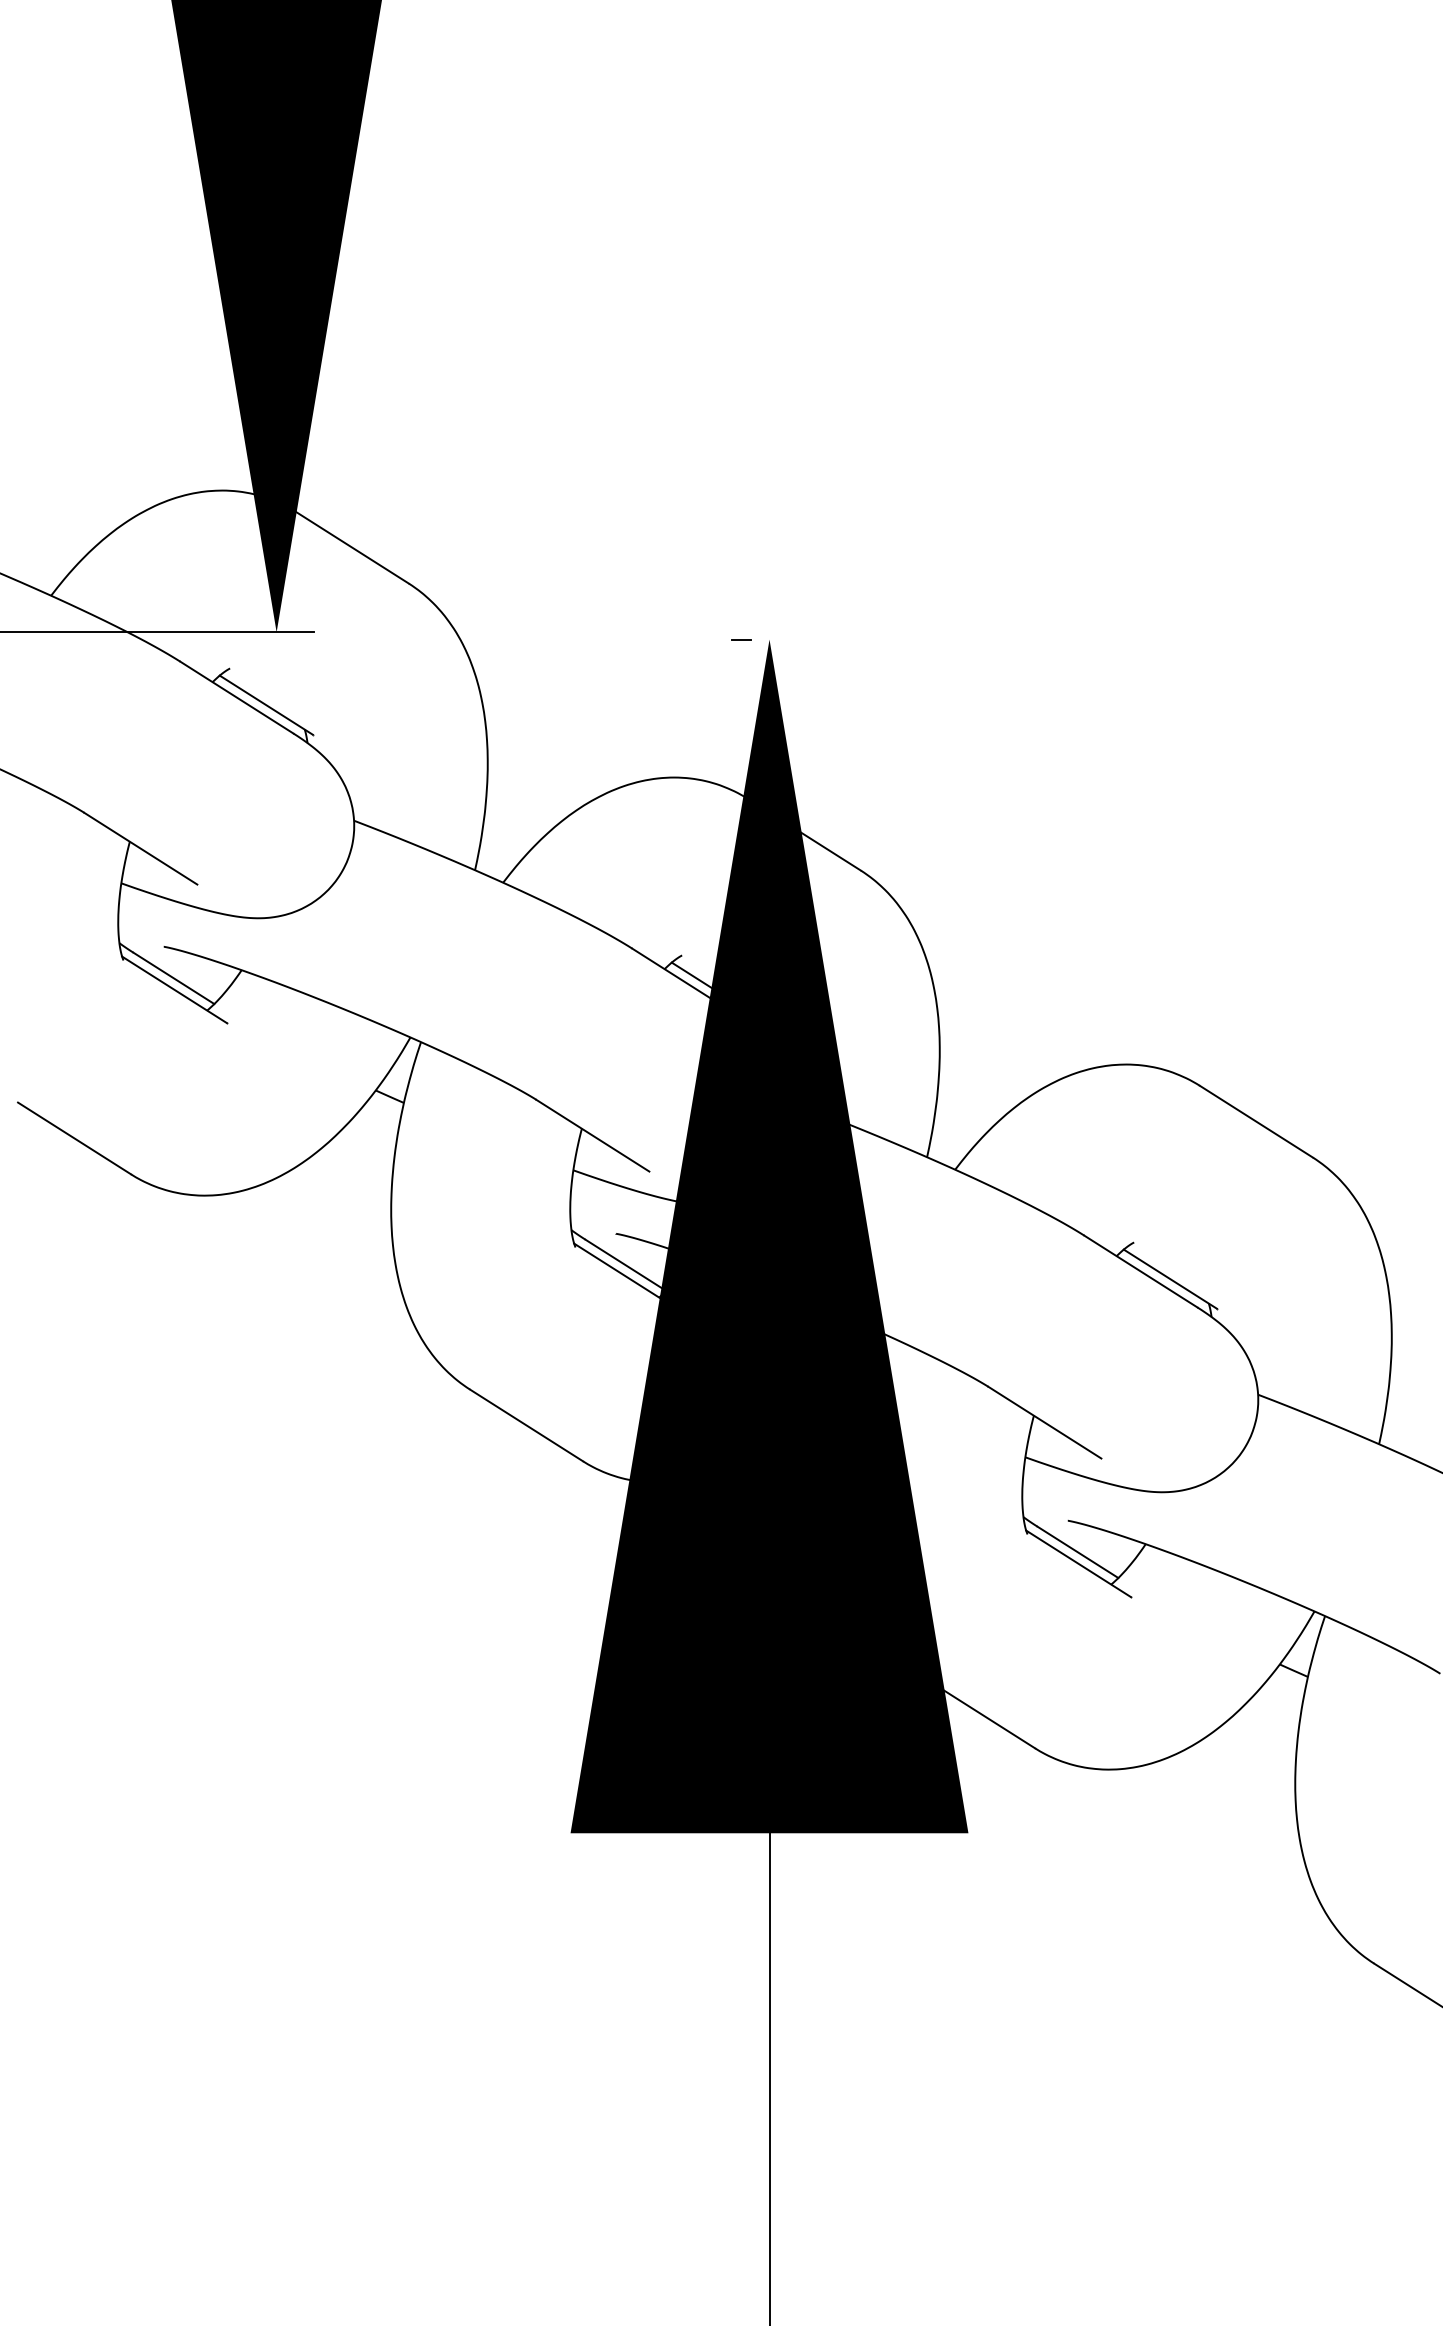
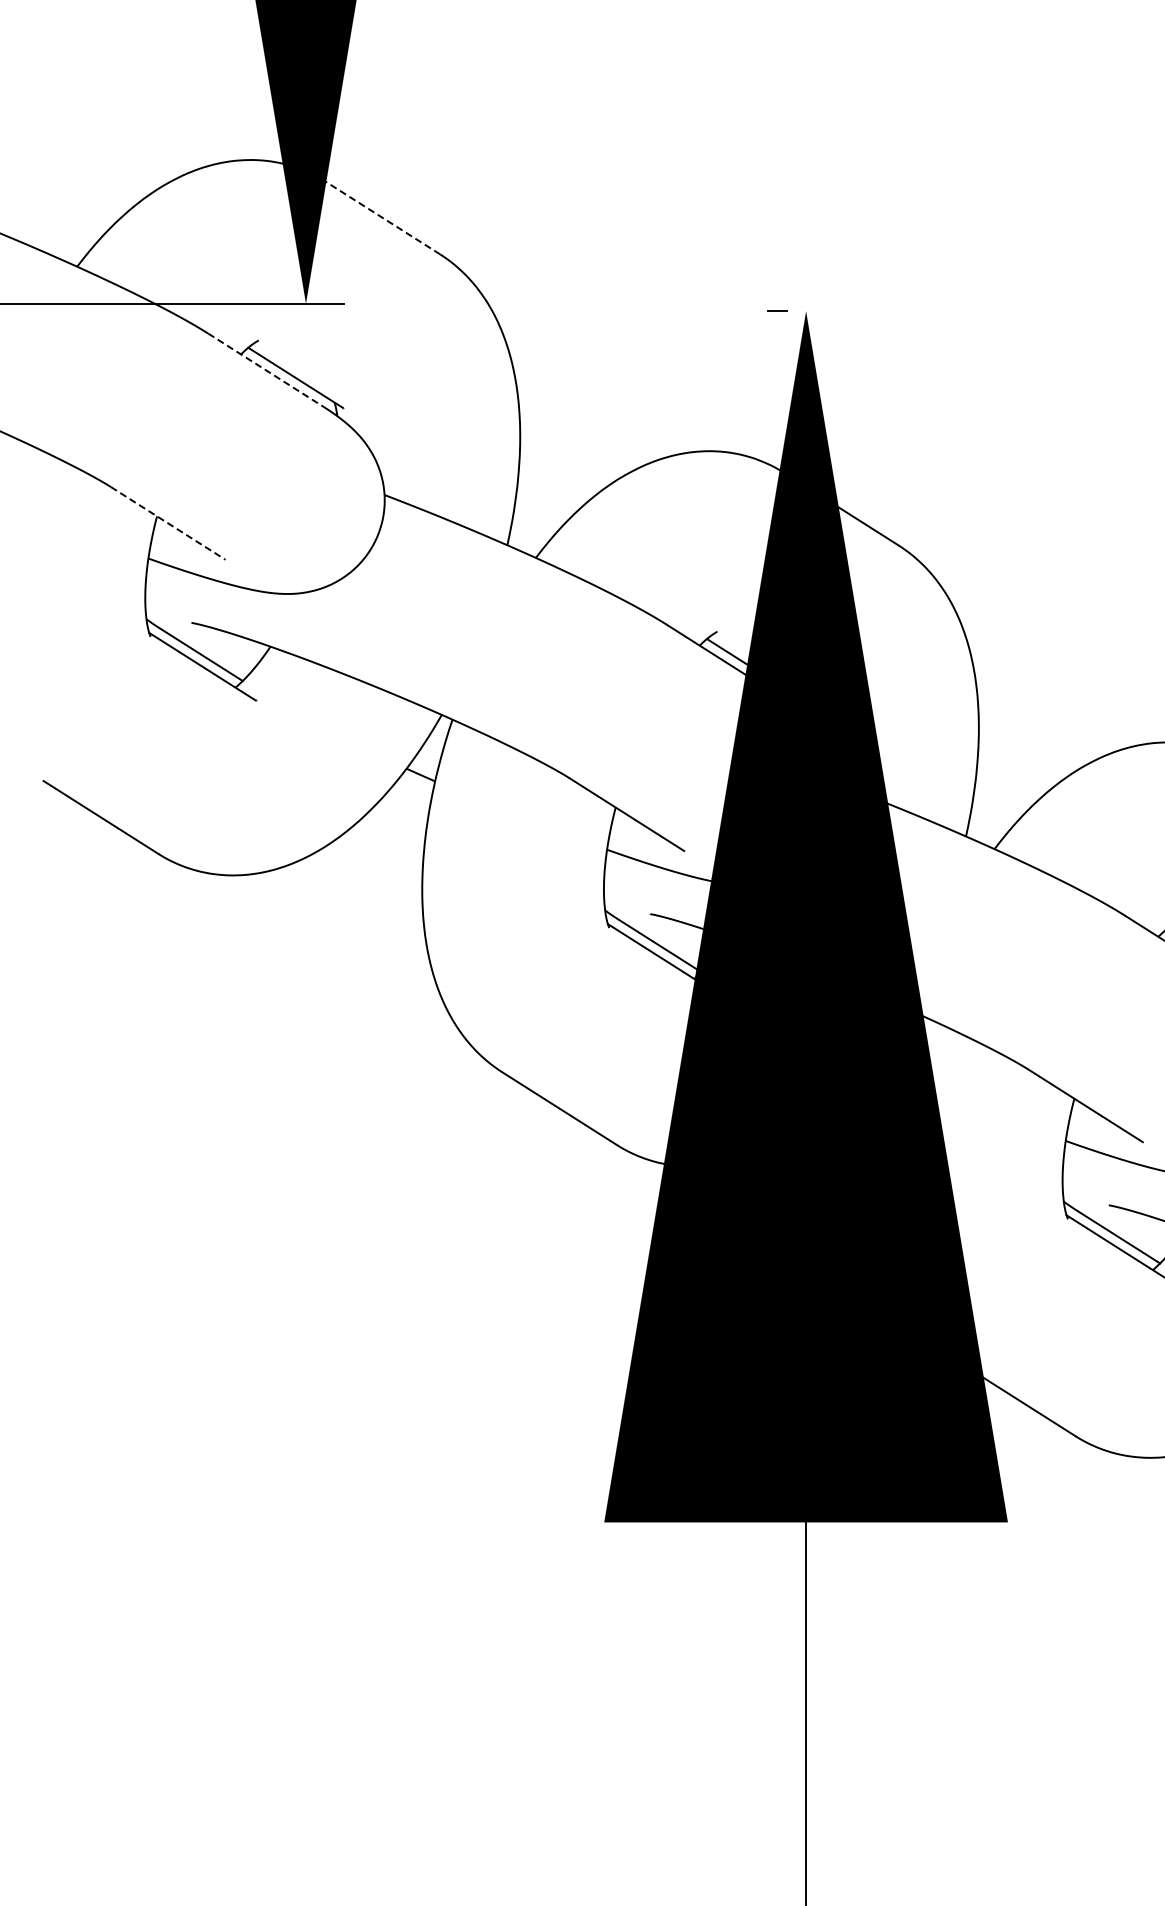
line: (352, 547) -> (382, 217), solid -> dashed
line: (236, 697) -> (265, 369), solid -> dashed
line: (140, 848) -> (167, 523), solid -> dashed

